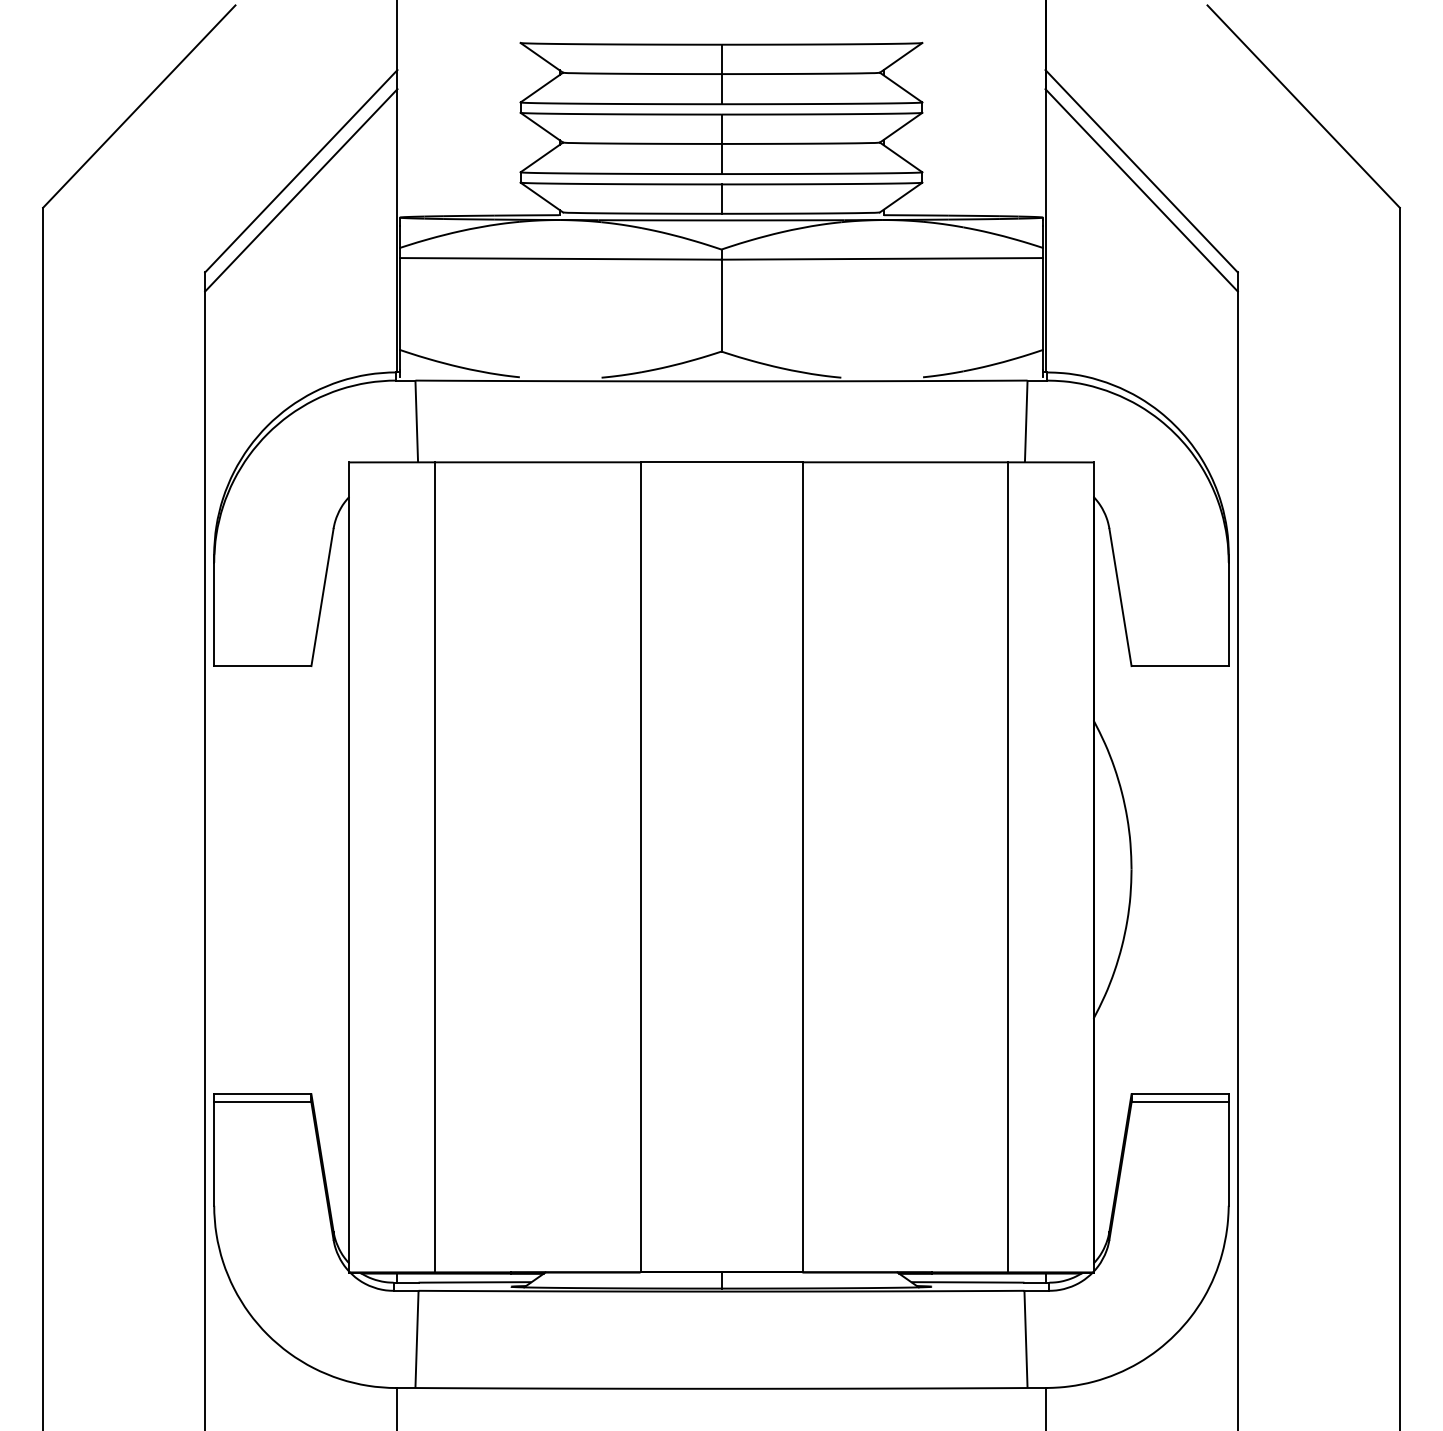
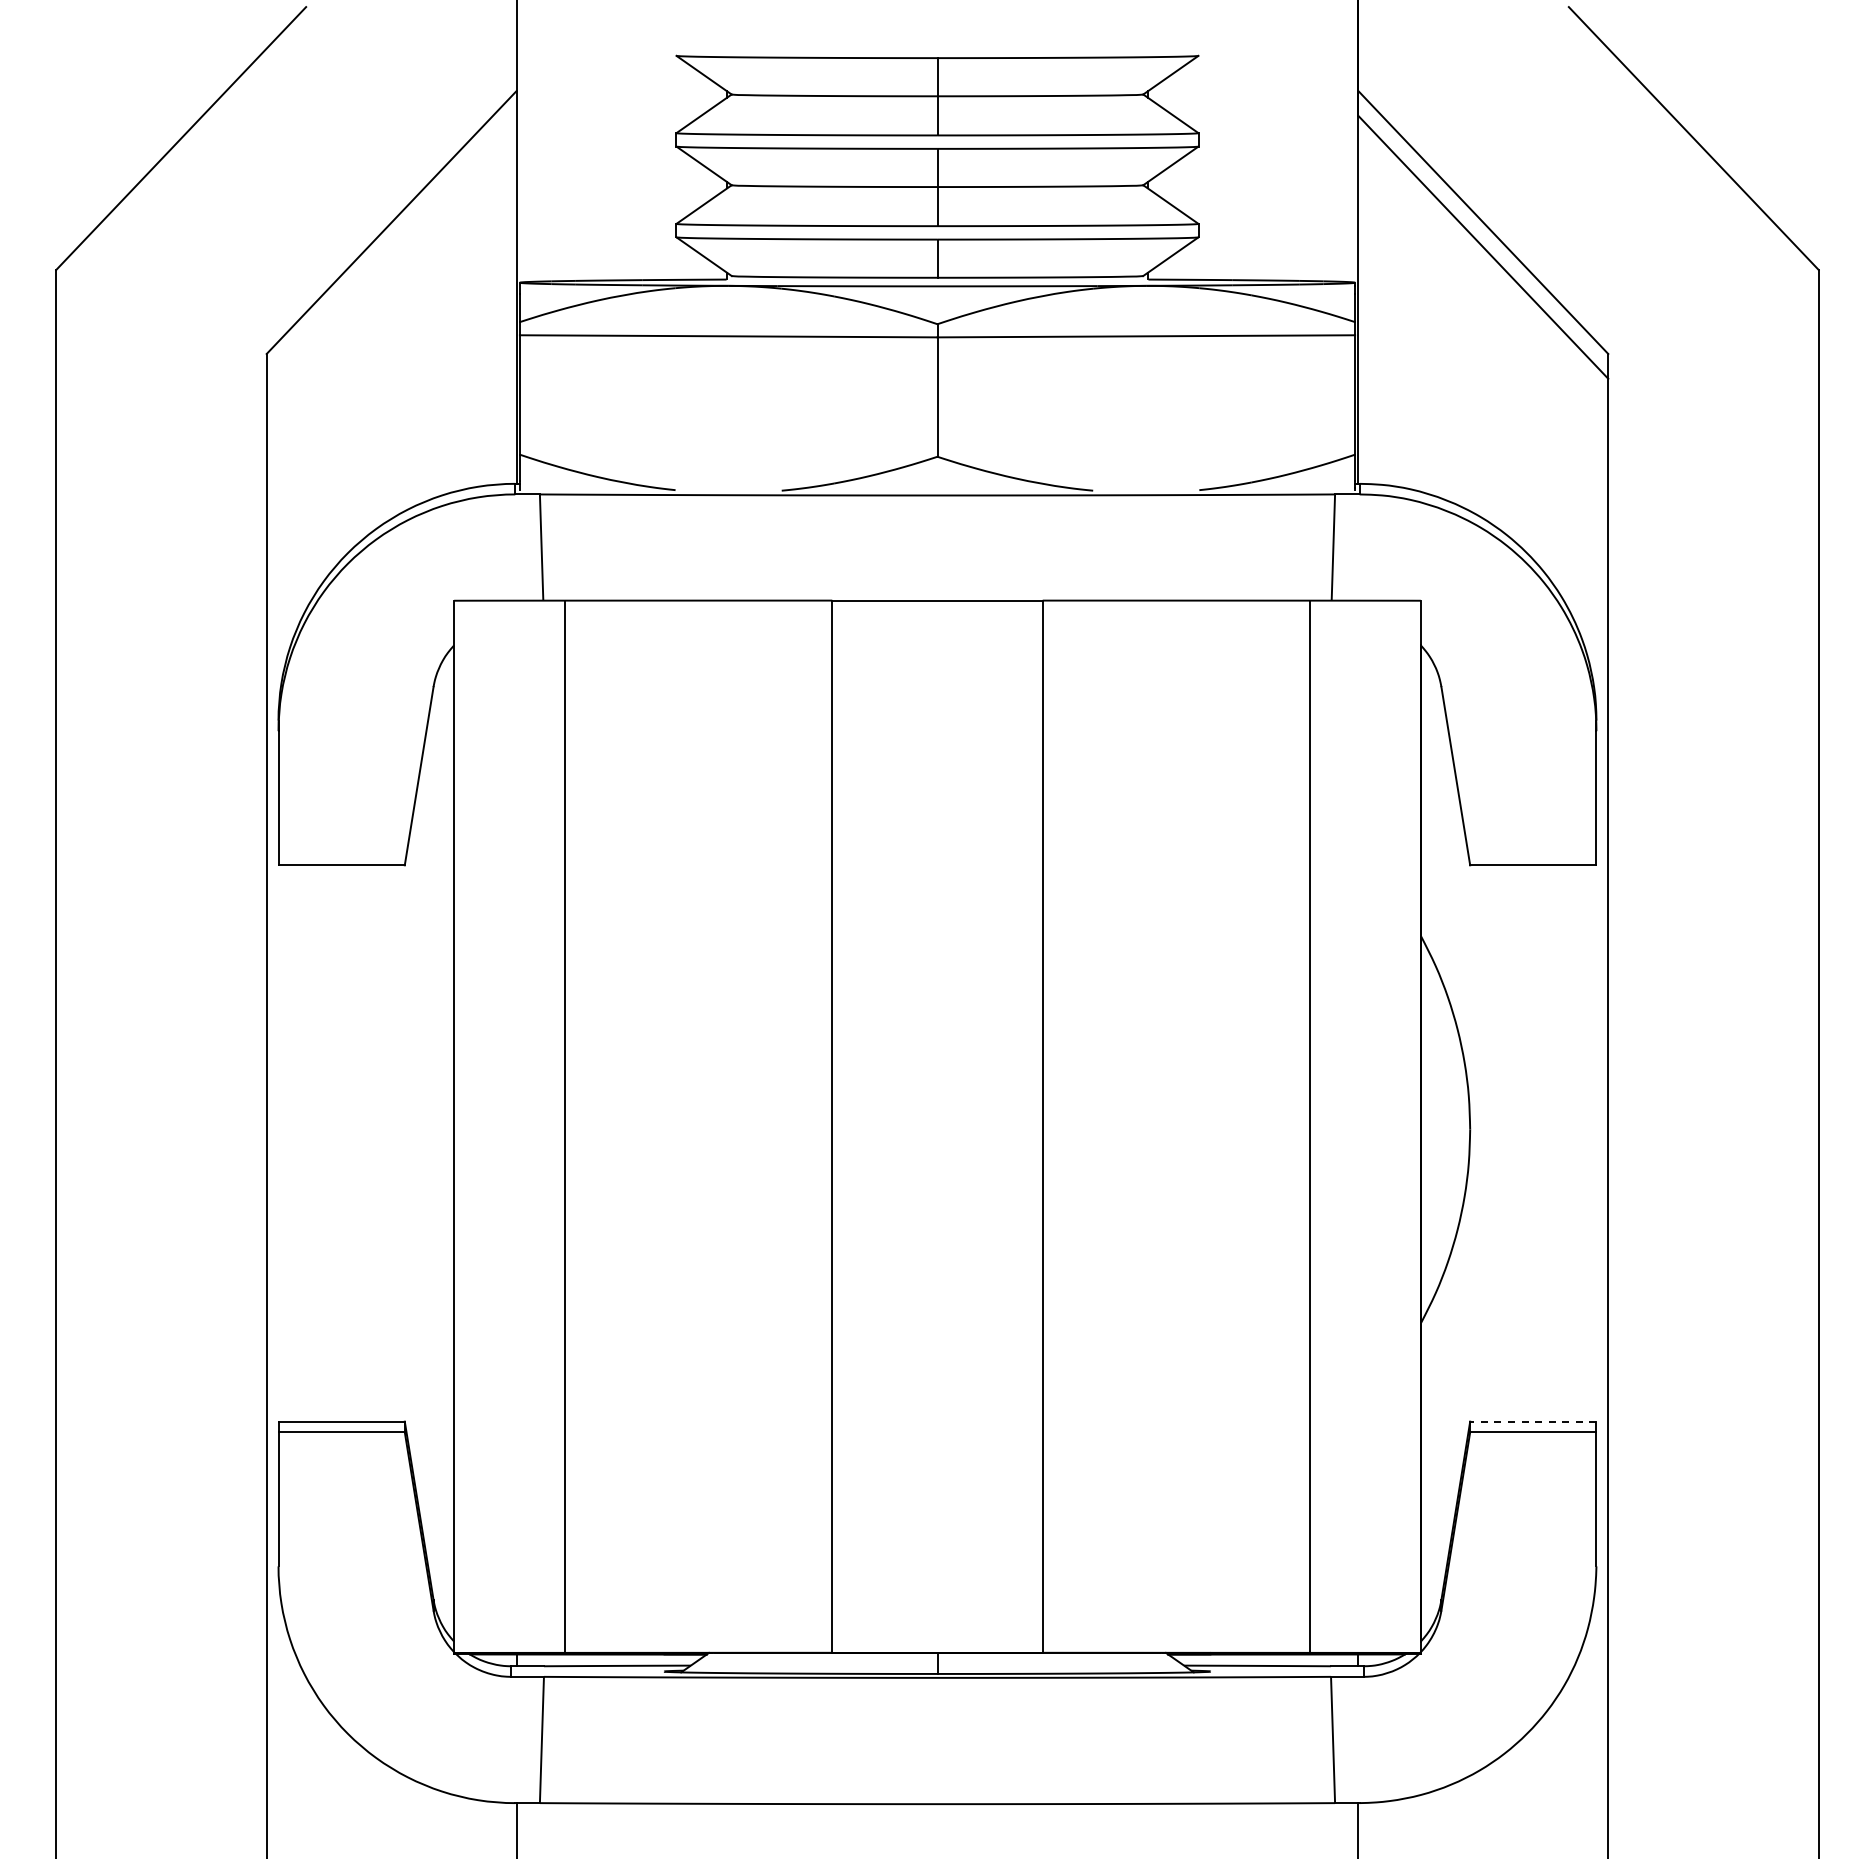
line: (301, 189) -> (391, 246), removed
line: (1179, 1094) -> (1532, 1421), solid -> dashed

